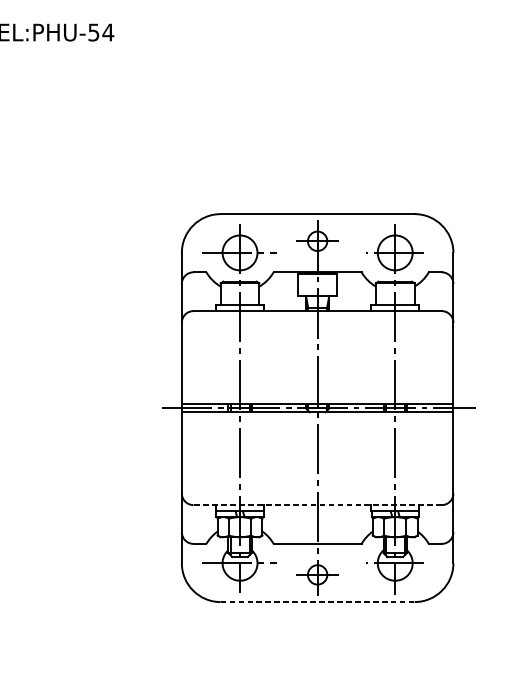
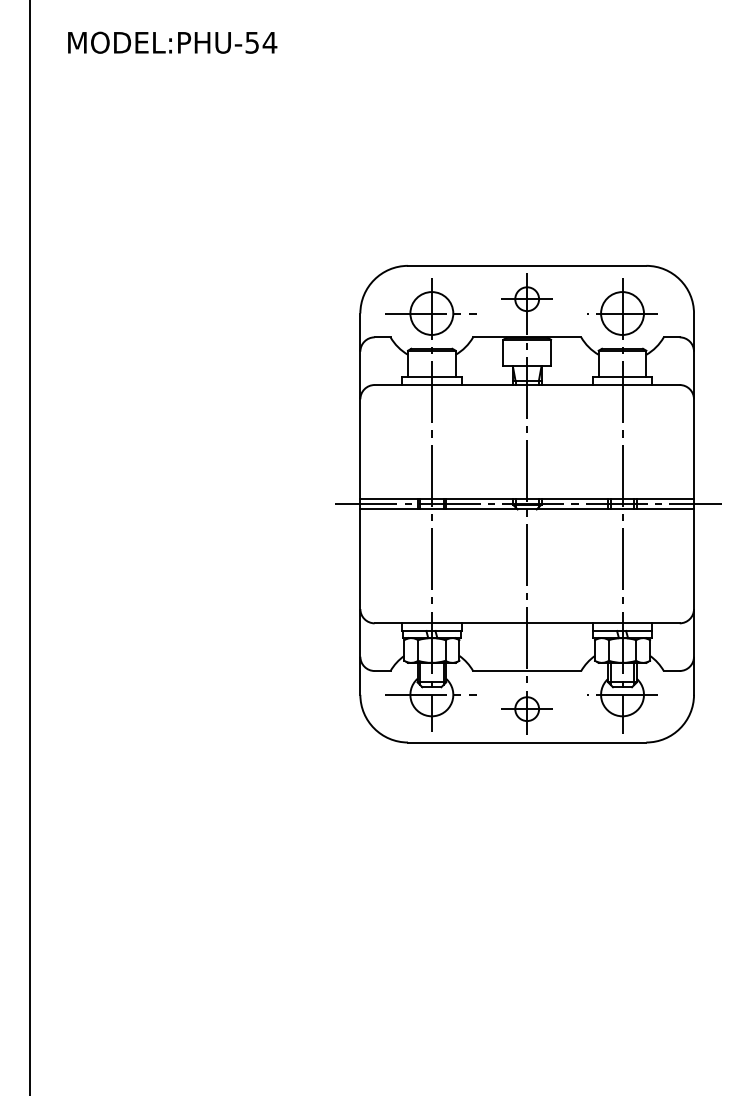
line: (317, 505) -> (527, 623), dashed -> solid
line: (317, 602) -> (527, 742), dashed -> solid

